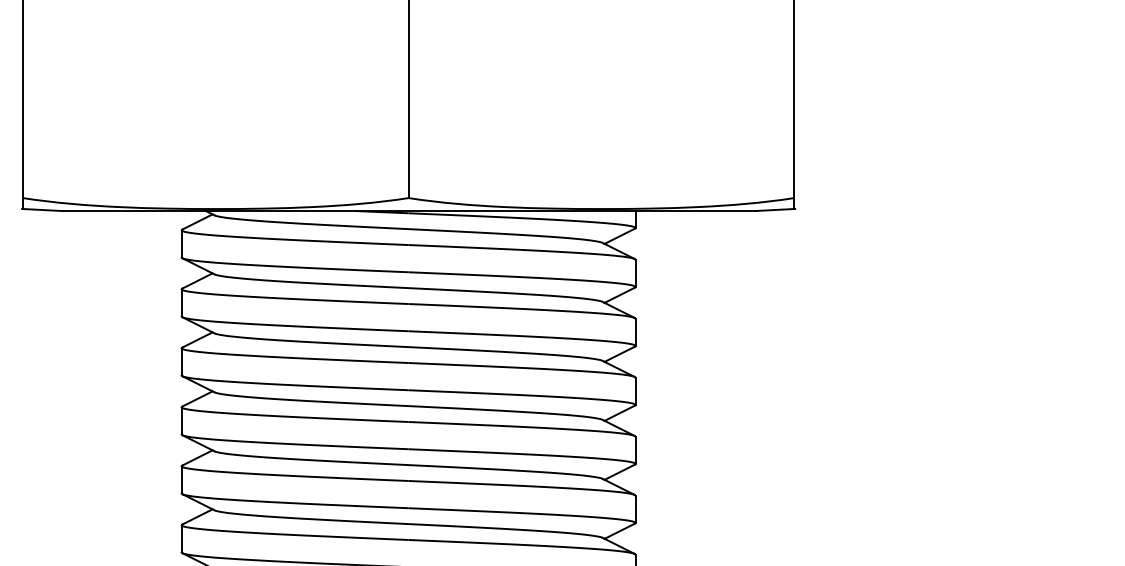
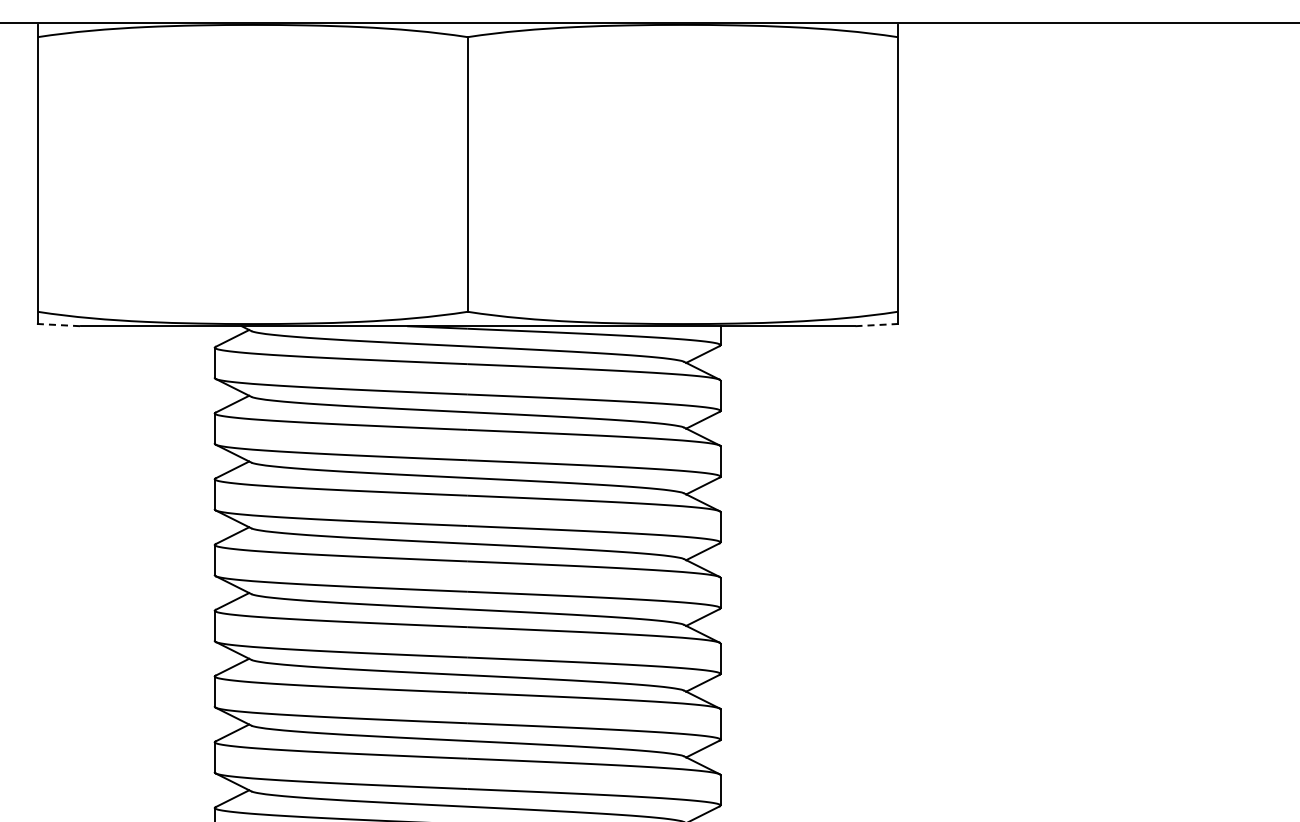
line: (41, 210) -> (58, 325), solid -> dashed
line: (775, 210) -> (876, 325), solid -> dashed

